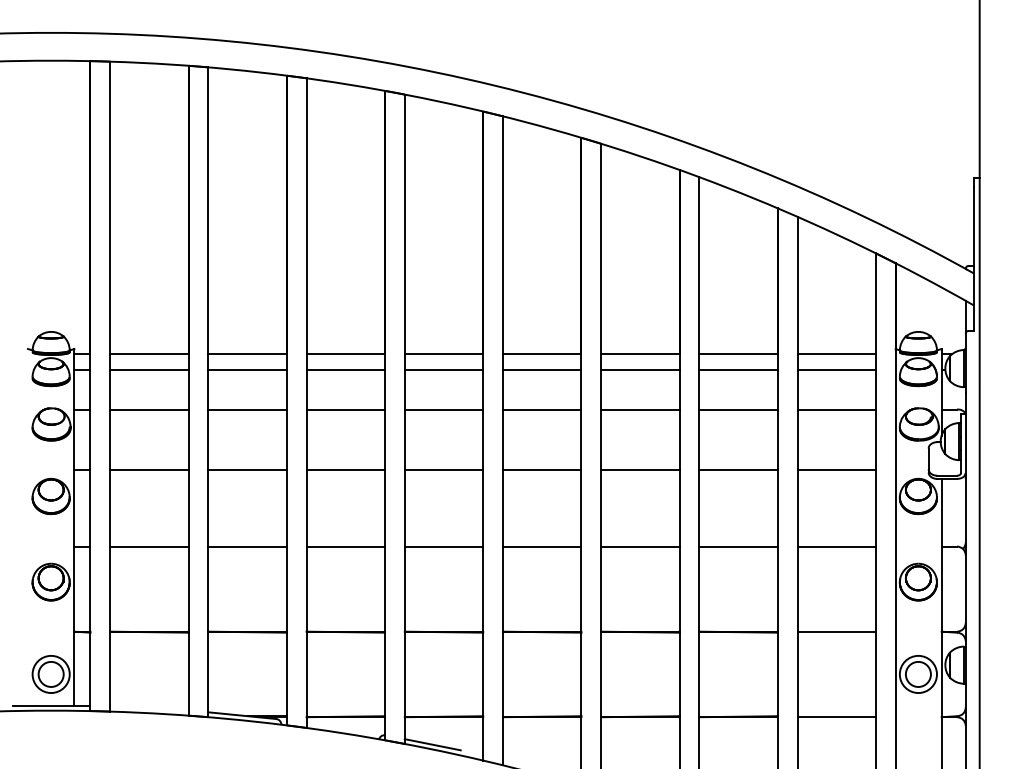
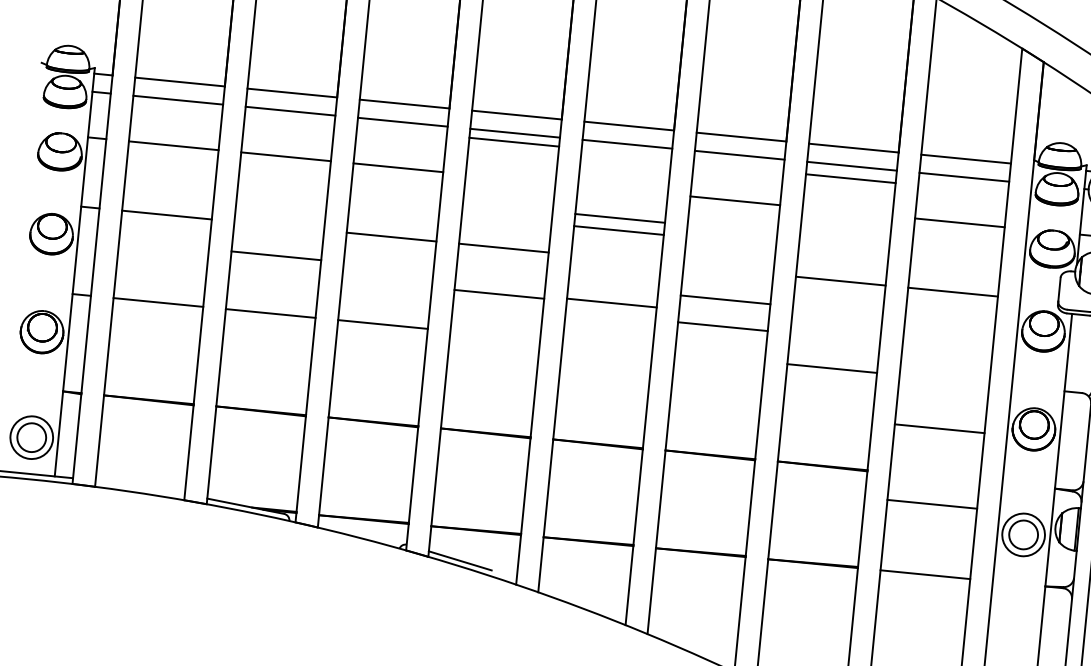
line: (443, 409) -> (513, 142), moved
line: (541, 409) -> (619, 218), moved
line: (738, 409) -> (850, 178), moved
line: (247, 470) -> (276, 256), moved
line: (541, 470) -> (618, 230), moved
line: (640, 470) -> (725, 300), moved
line: (443, 546) -> (498, 294), moved
line: (541, 546) -> (611, 302), moved
line: (640, 546) -> (723, 326), moved
line: (836, 546) -> (939, 428), moved
line: (836, 631) -> (932, 504), moved

